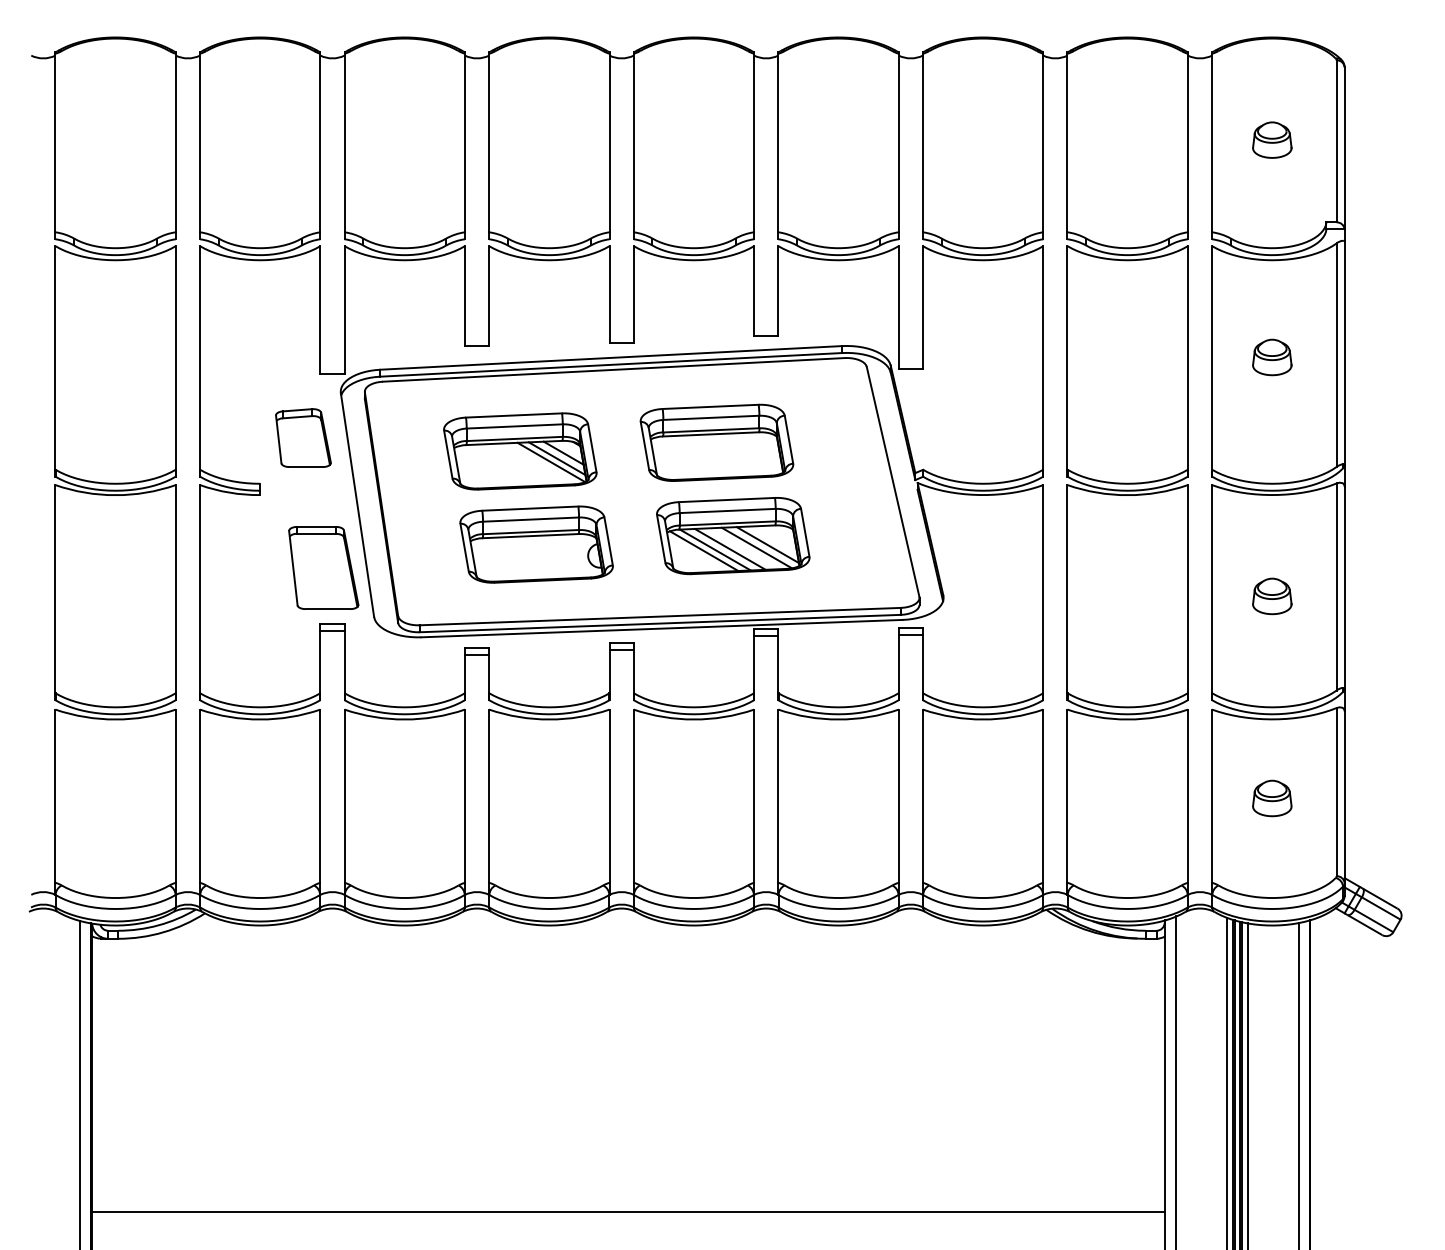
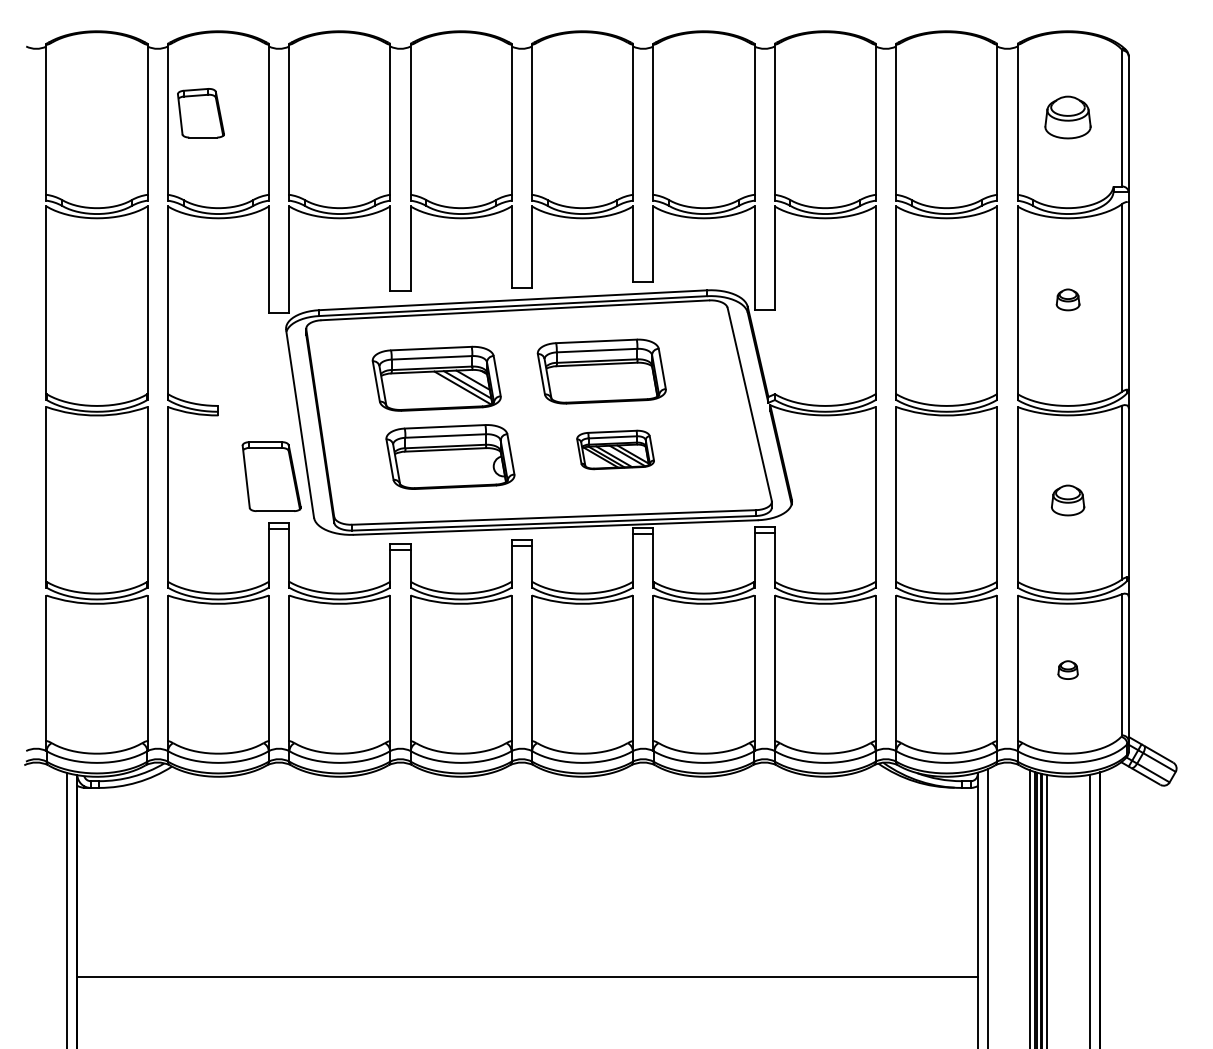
part: (1272, 139) -> (1068, 116), size x1.4
part: (1272, 357) -> (1068, 299), size x0.7
part: (303, 437) -> (201, 112), moved
part: (733, 536) -> (615, 450), size x0.6
part: (1272, 798) -> (1068, 670), size x0.6
line: (628, 1212) -> (527, 977), moved

